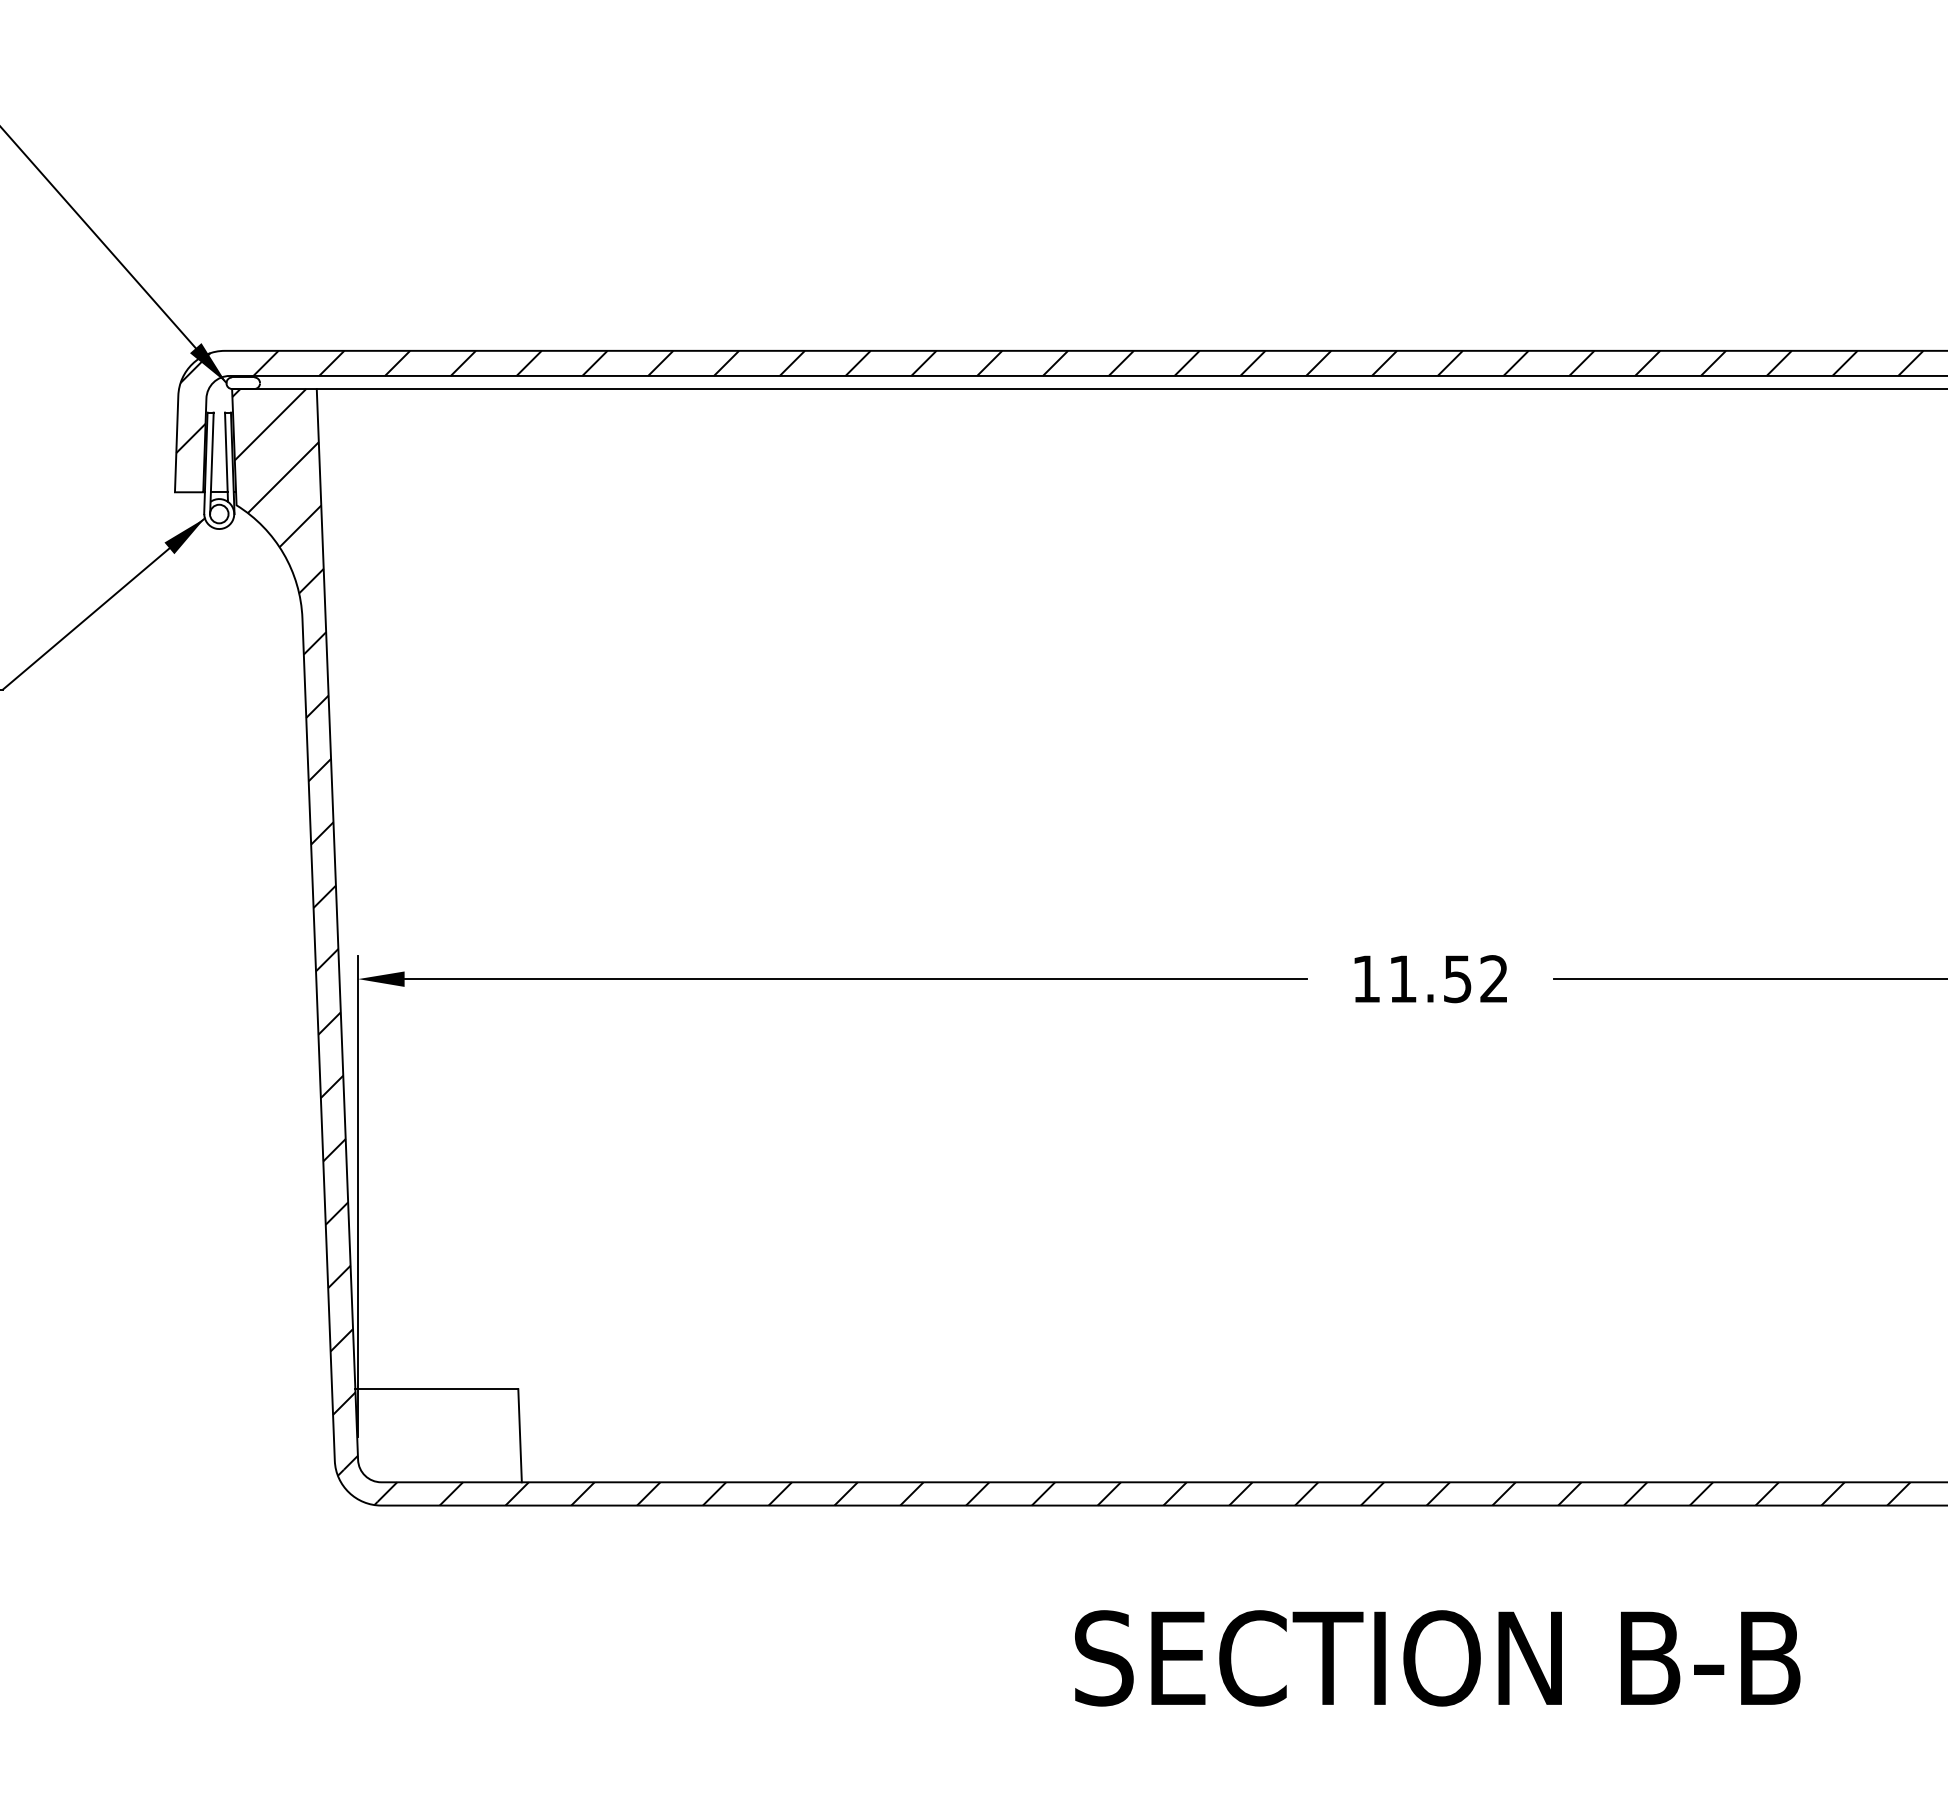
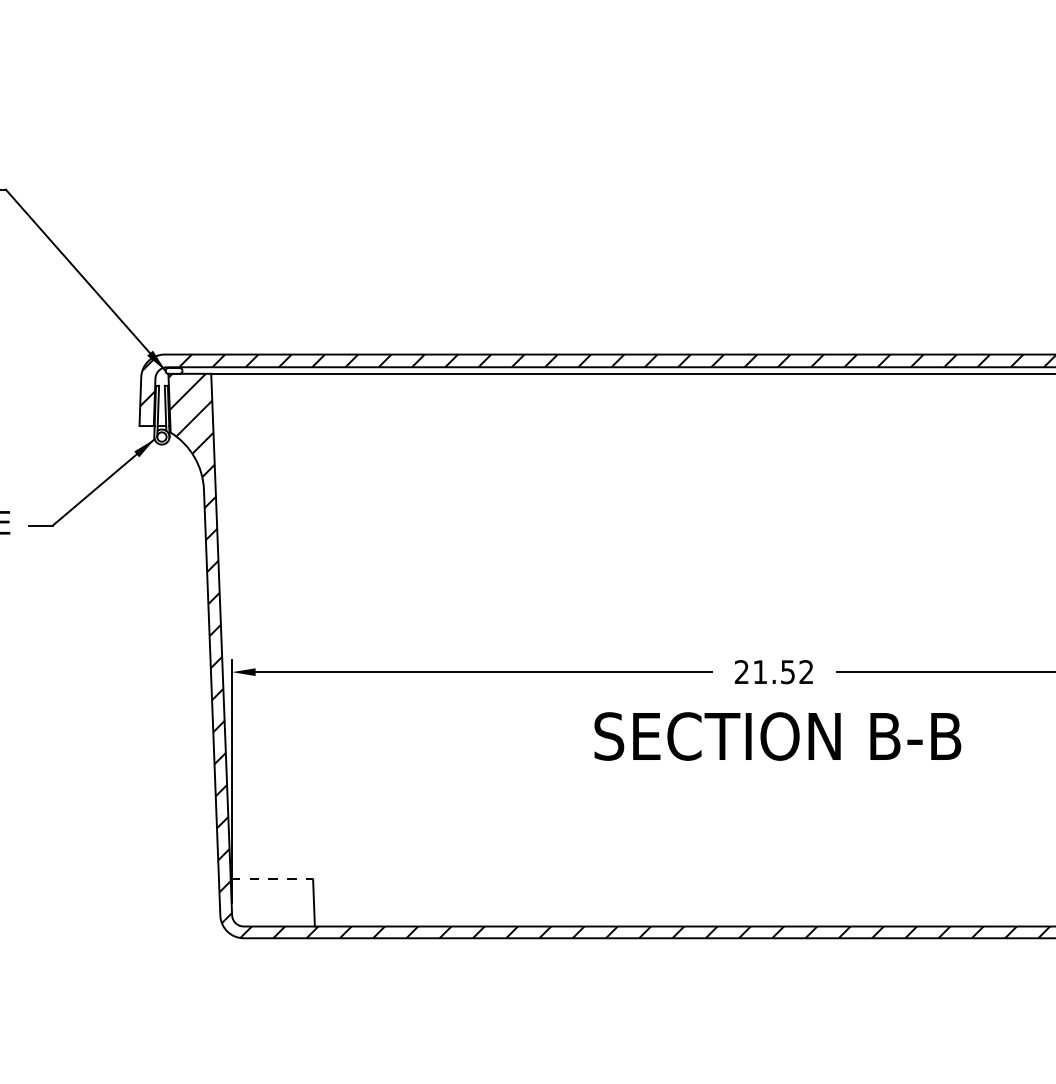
text: (1365, 977) -> (741, 671), 11.52 -> 21.52
line: (437, 1389) -> (272, 879), solid -> dashed
text: (1436, 1658) -> (777, 736), moved

